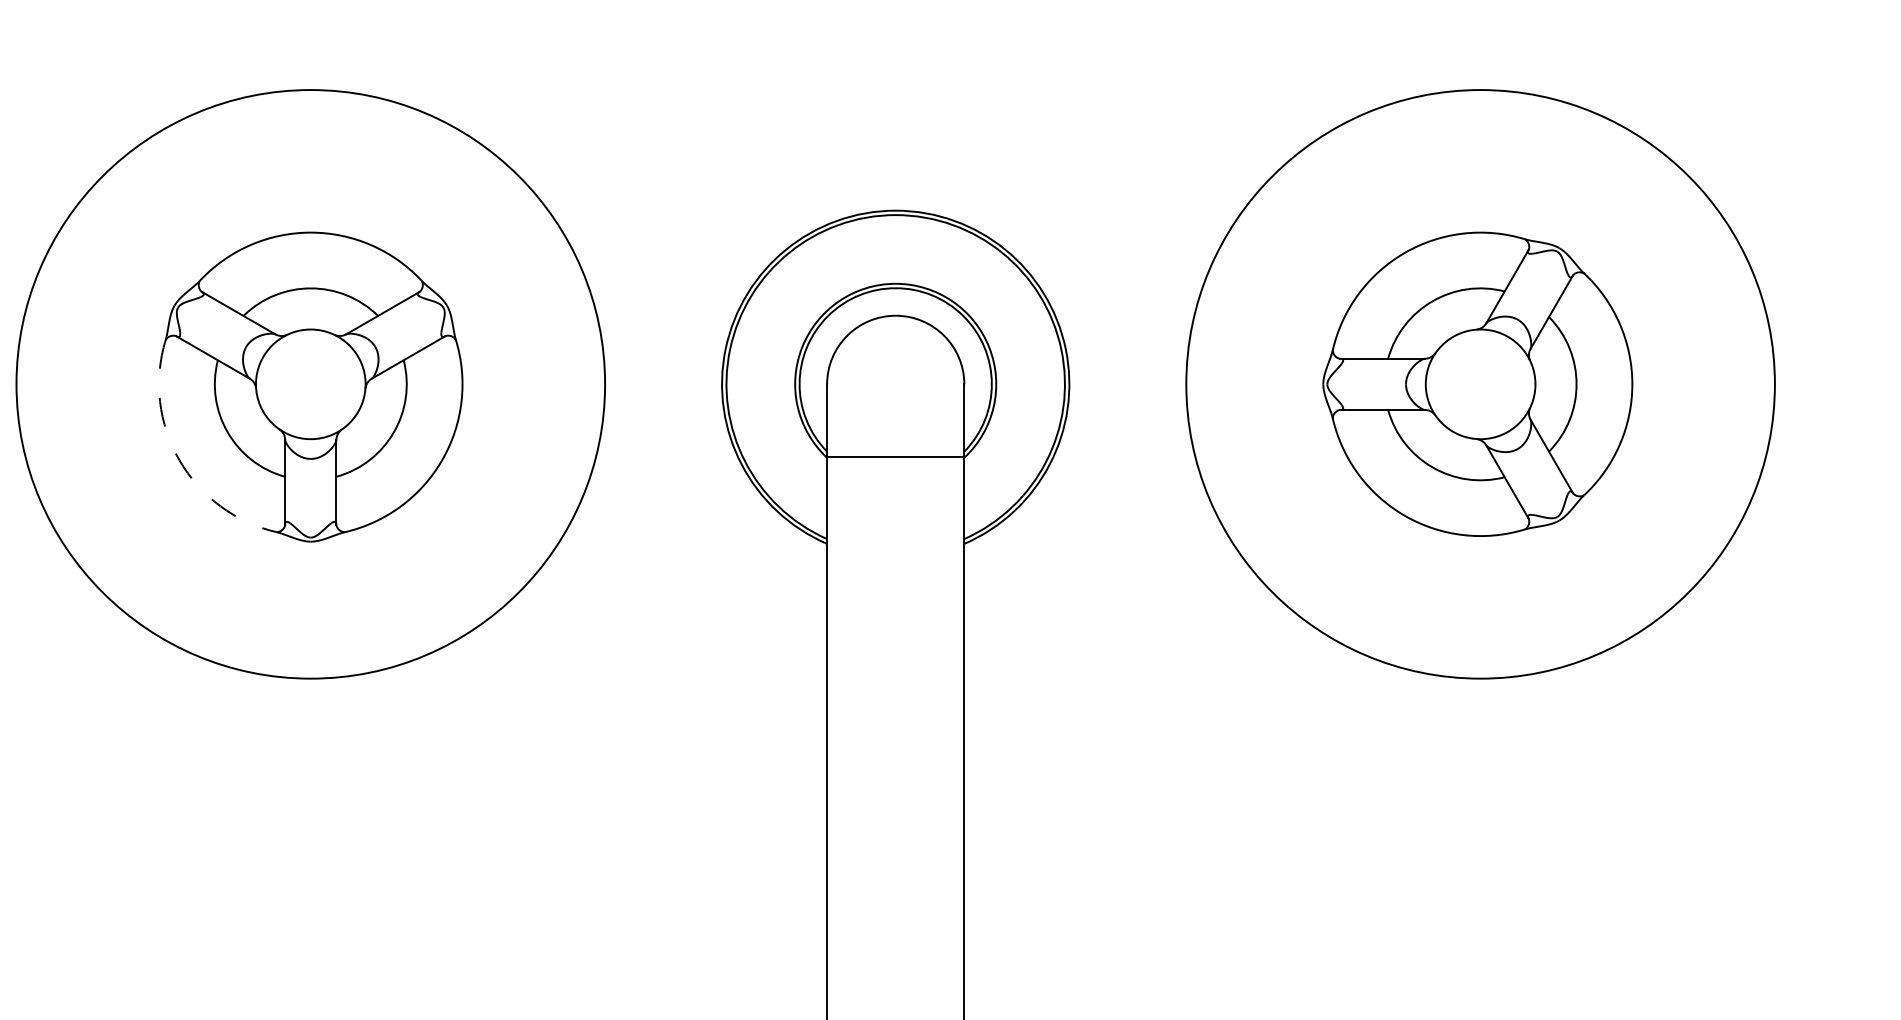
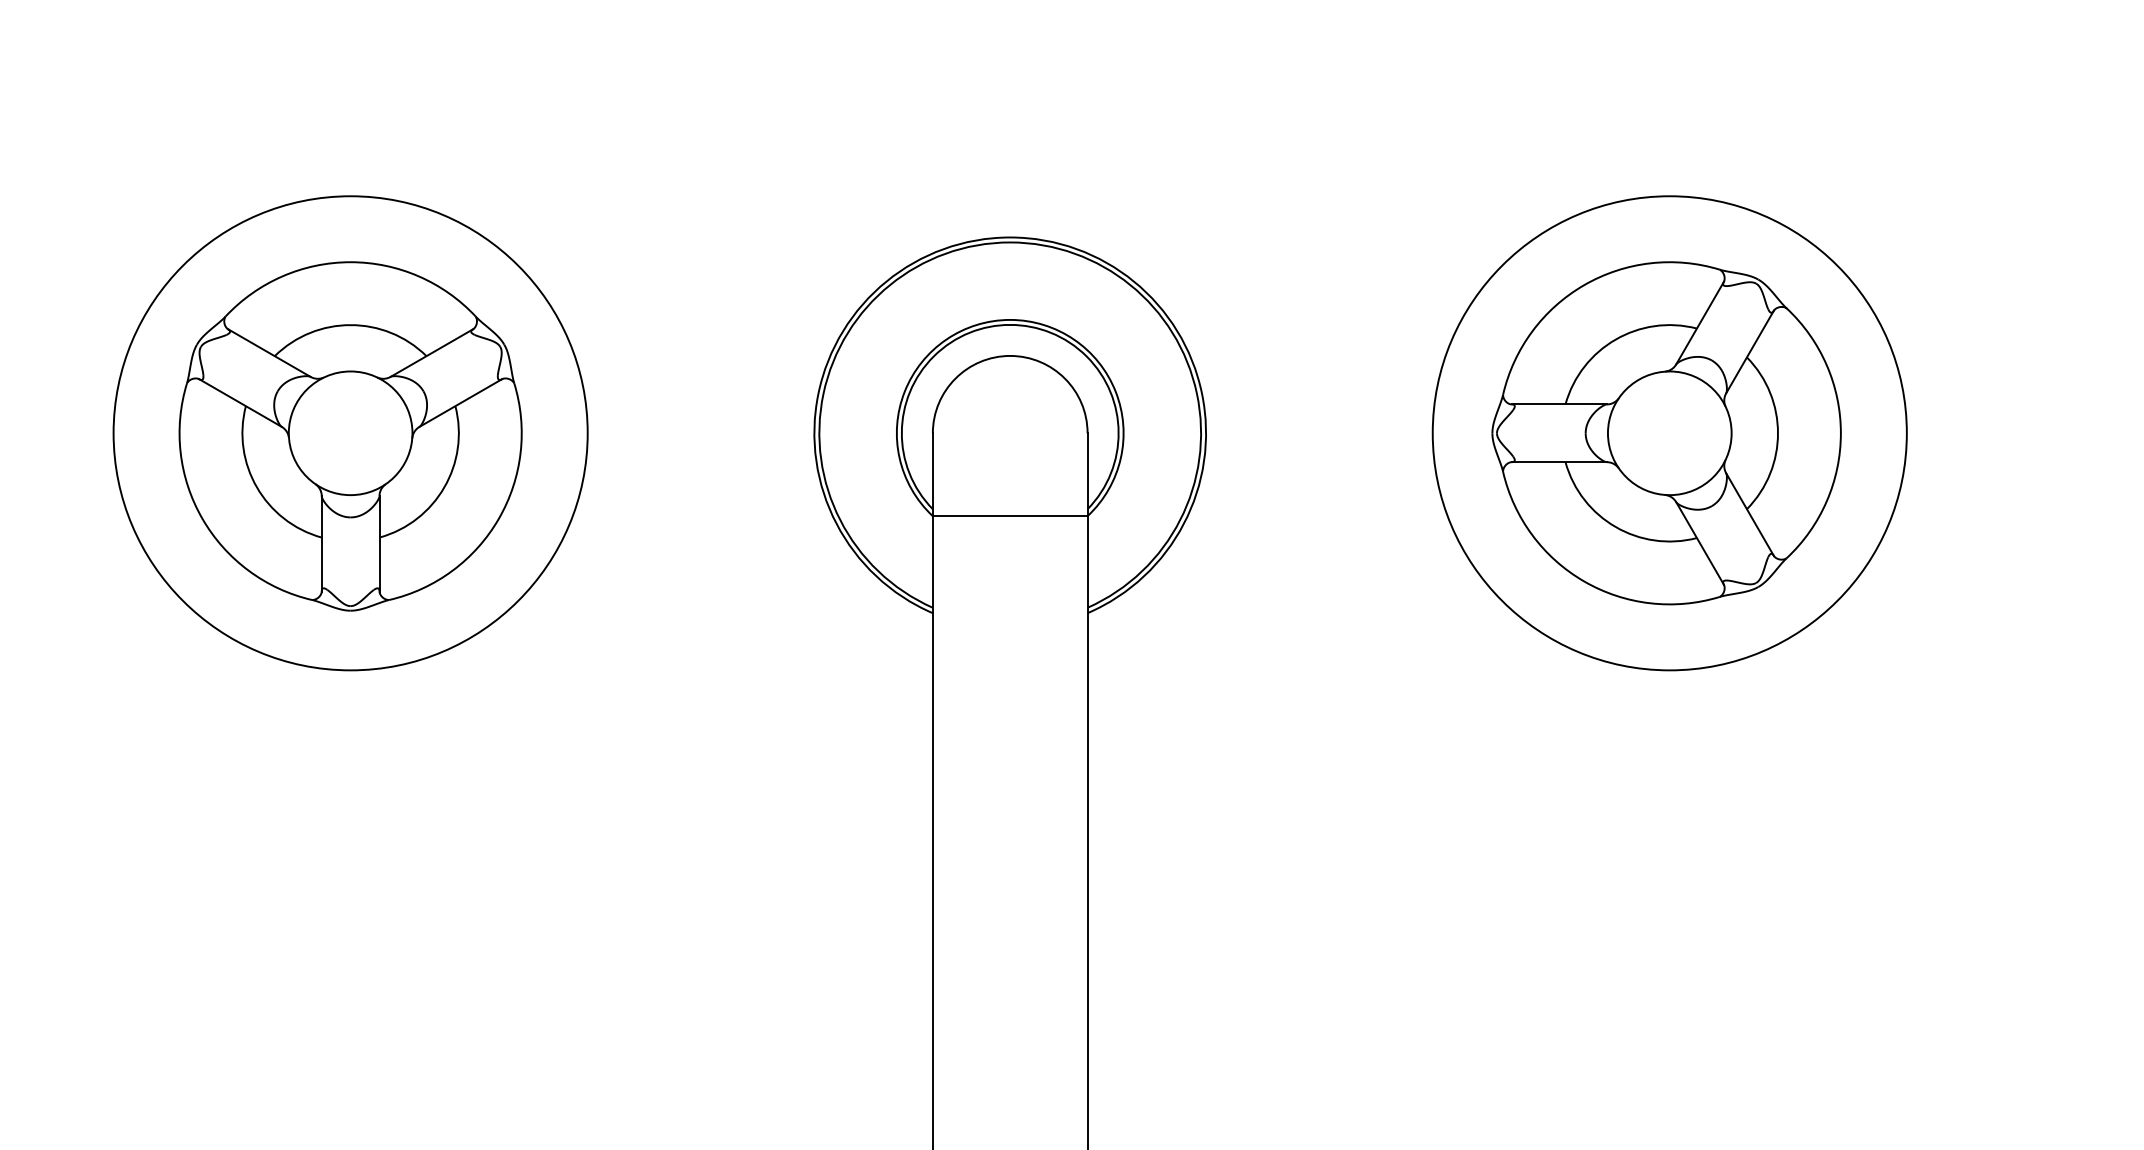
circle: (310, 384) -> (350, 433), size x0.71
circle: (1480, 384) -> (1669, 433), size x0.71
arc: (179, 459) -> (202, 518), dashed -> solid

